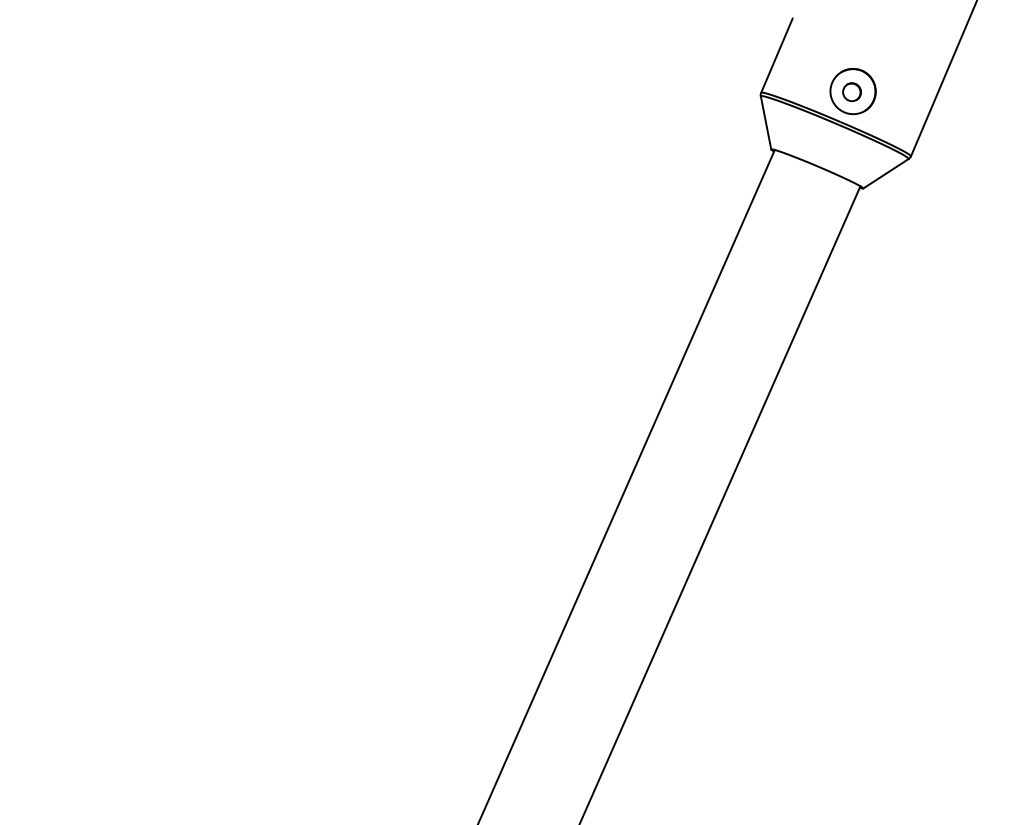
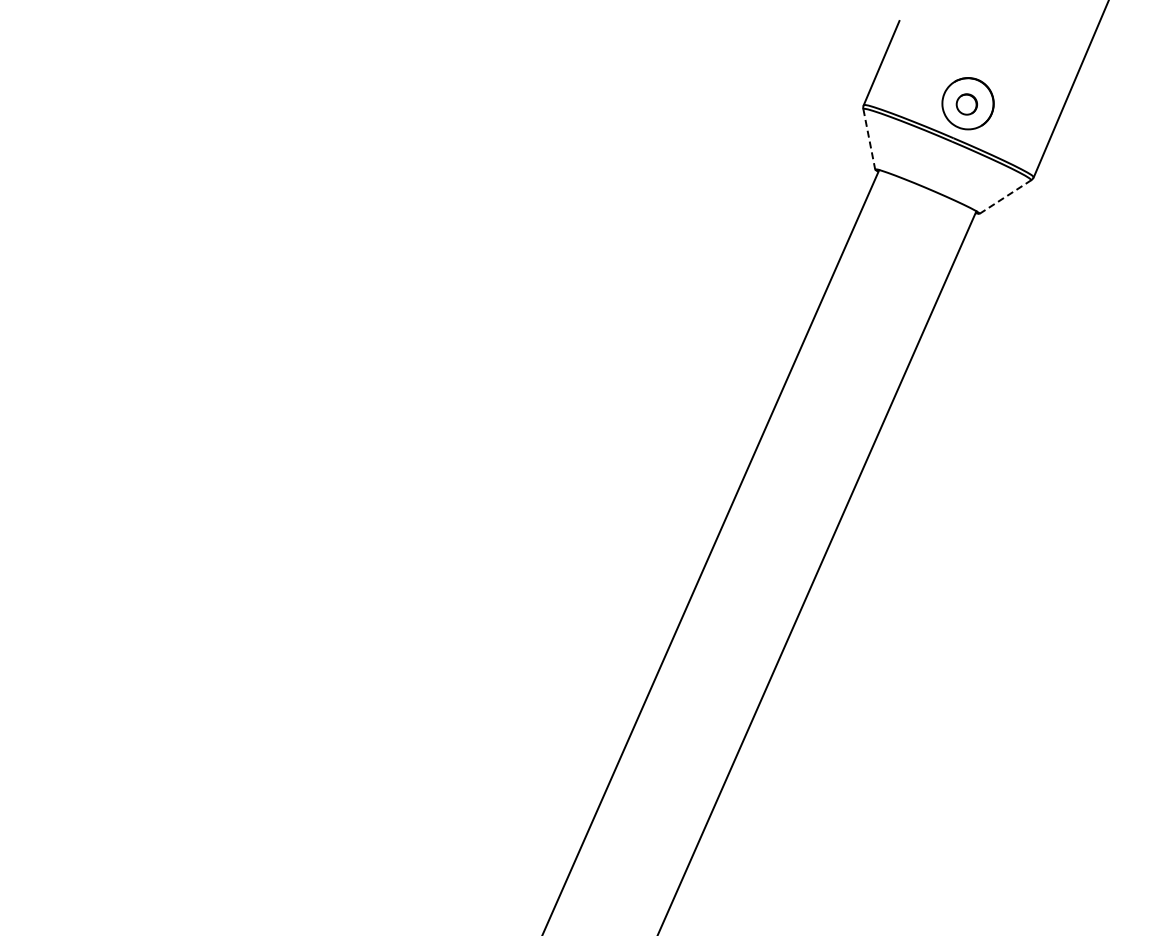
line: (766, 123) -> (869, 139), solid -> dashed
line: (886, 174) -> (1005, 197), solid -> dashed

